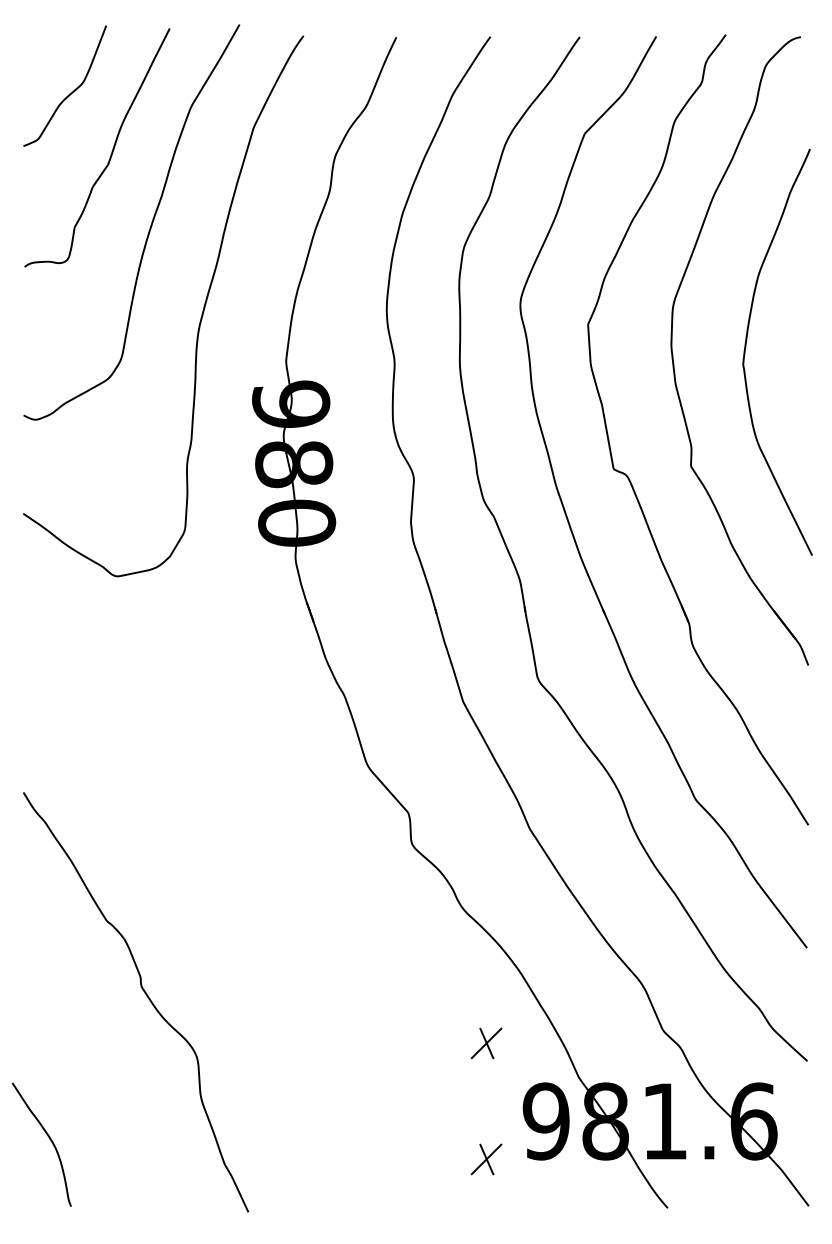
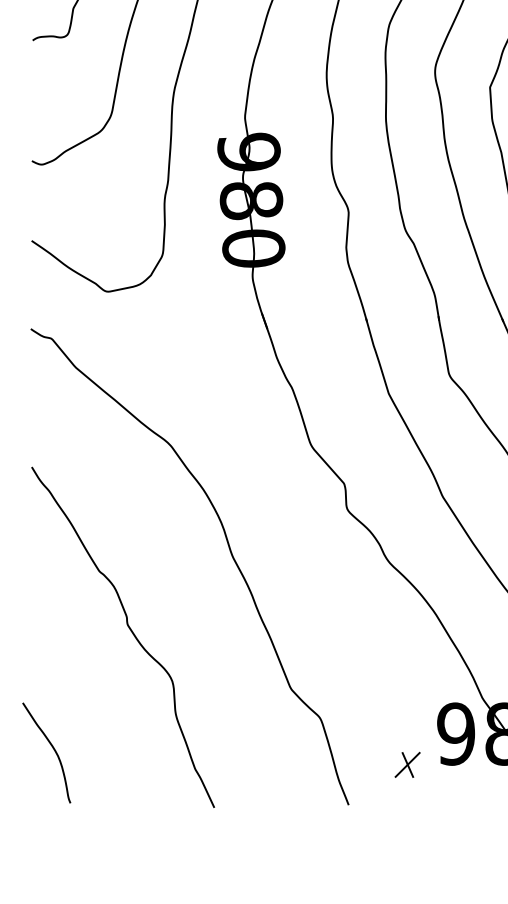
curve: (268, 899) -> (230, 553), added
part: (486, 1043) -> (407, 670), removed

